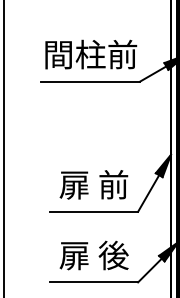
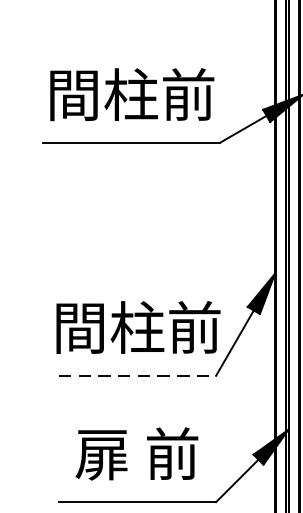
text: (94, 184) -> (138, 327), 扉 前 -> 間柱前
line: (94, 211) -> (138, 375), solid -> dashed
text: (113, 255) -> (172, 454), 扉 後 -> 扉 前

